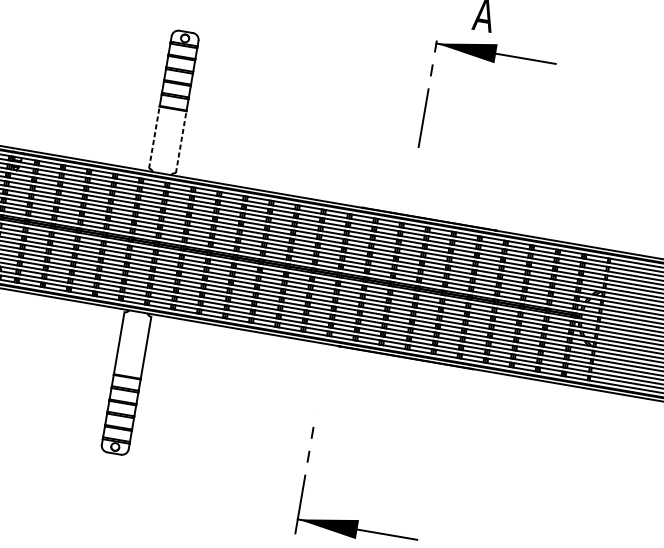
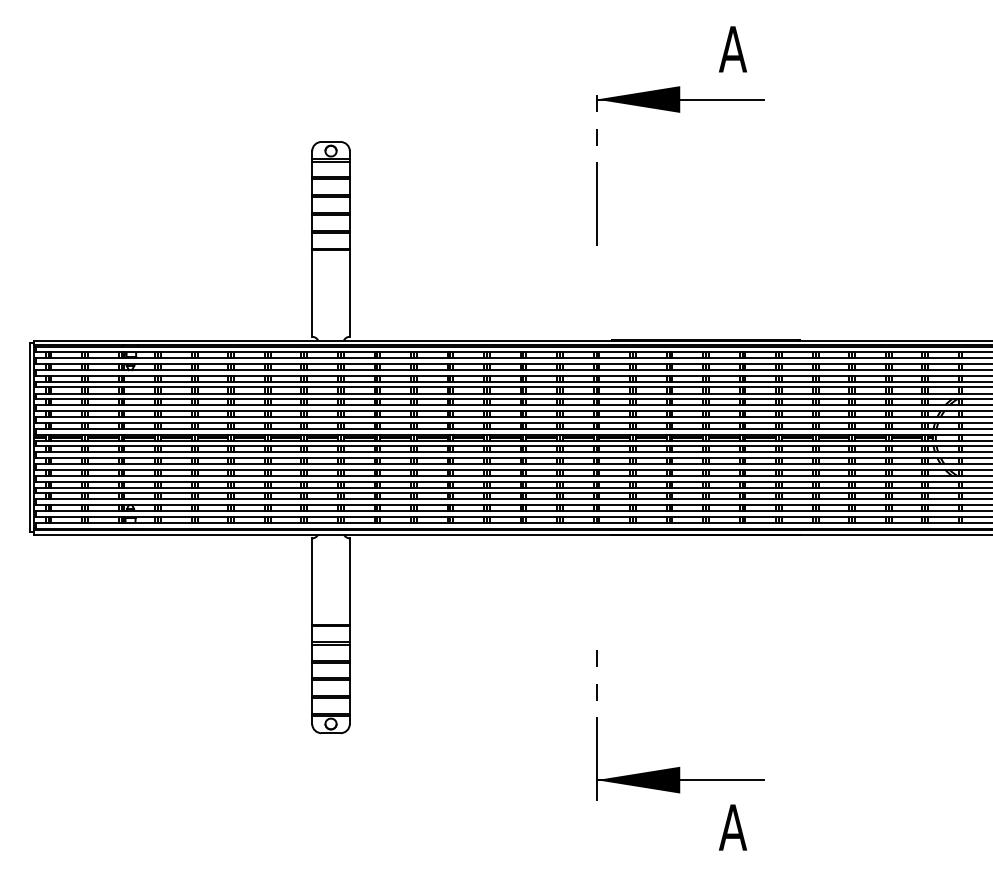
part: (494, 63) -> (680, 112), moved
line: (154, 137) -> (312, 292), dashed -> solid
line: (181, 141) -> (349, 292), dashed -> solid

